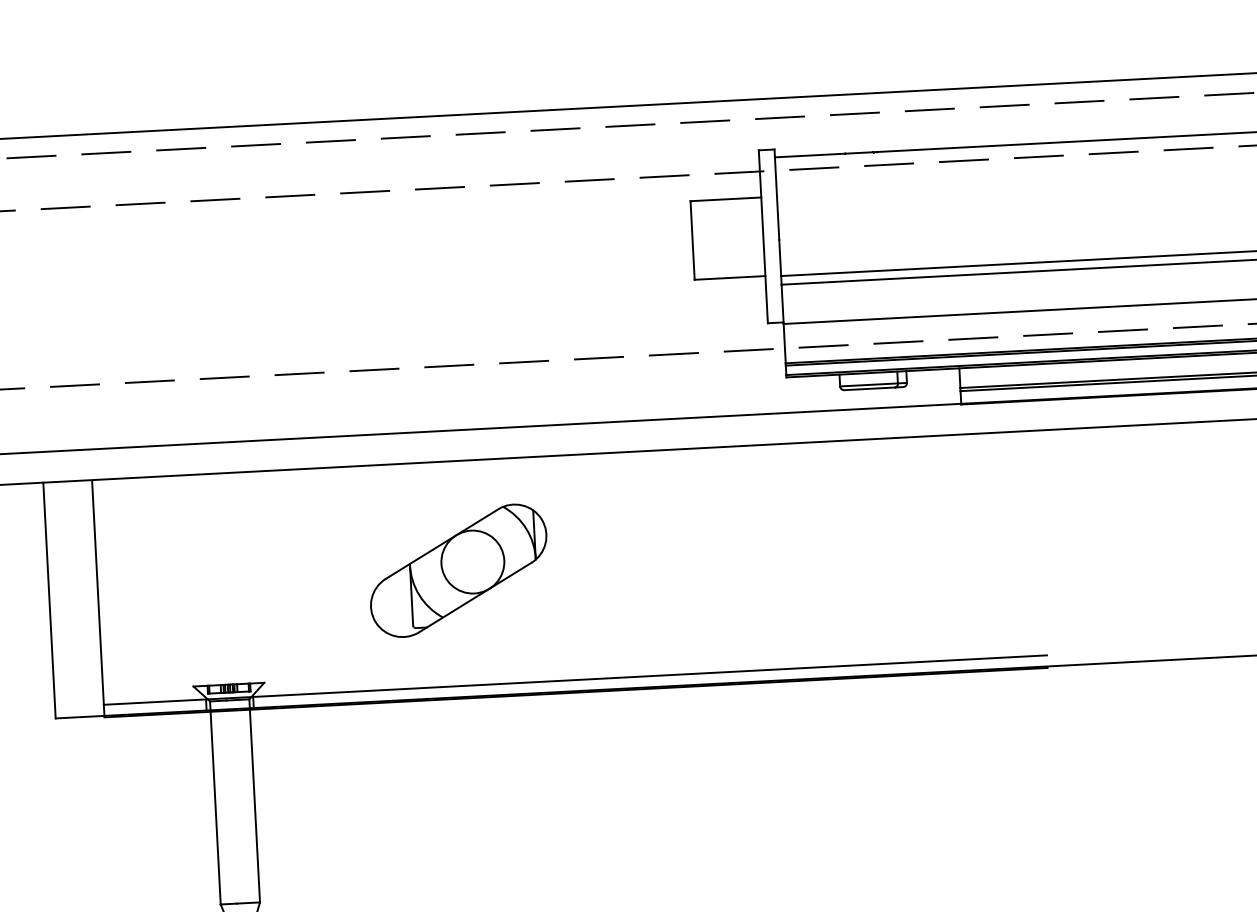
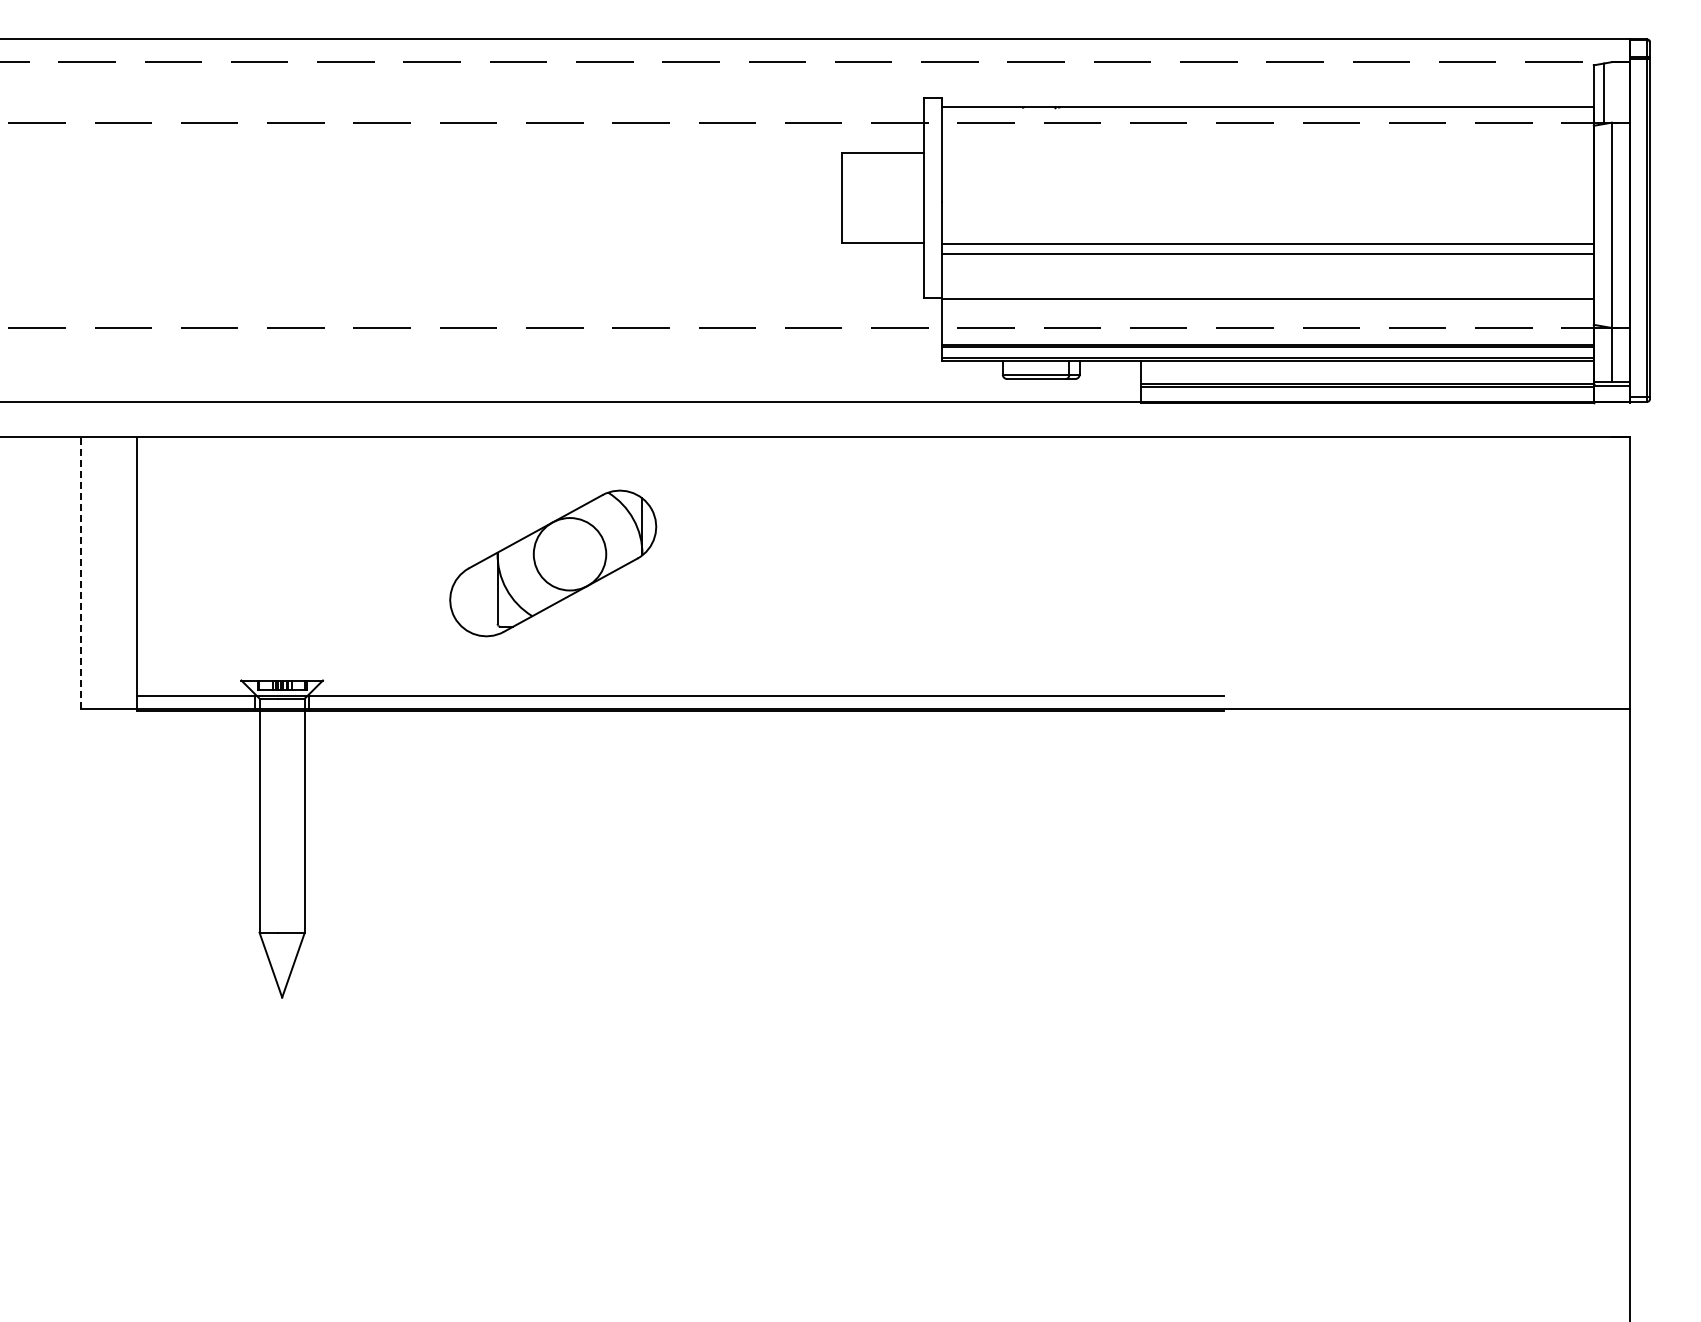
line: (49, 600) -> (81, 573), solid -> dashed

